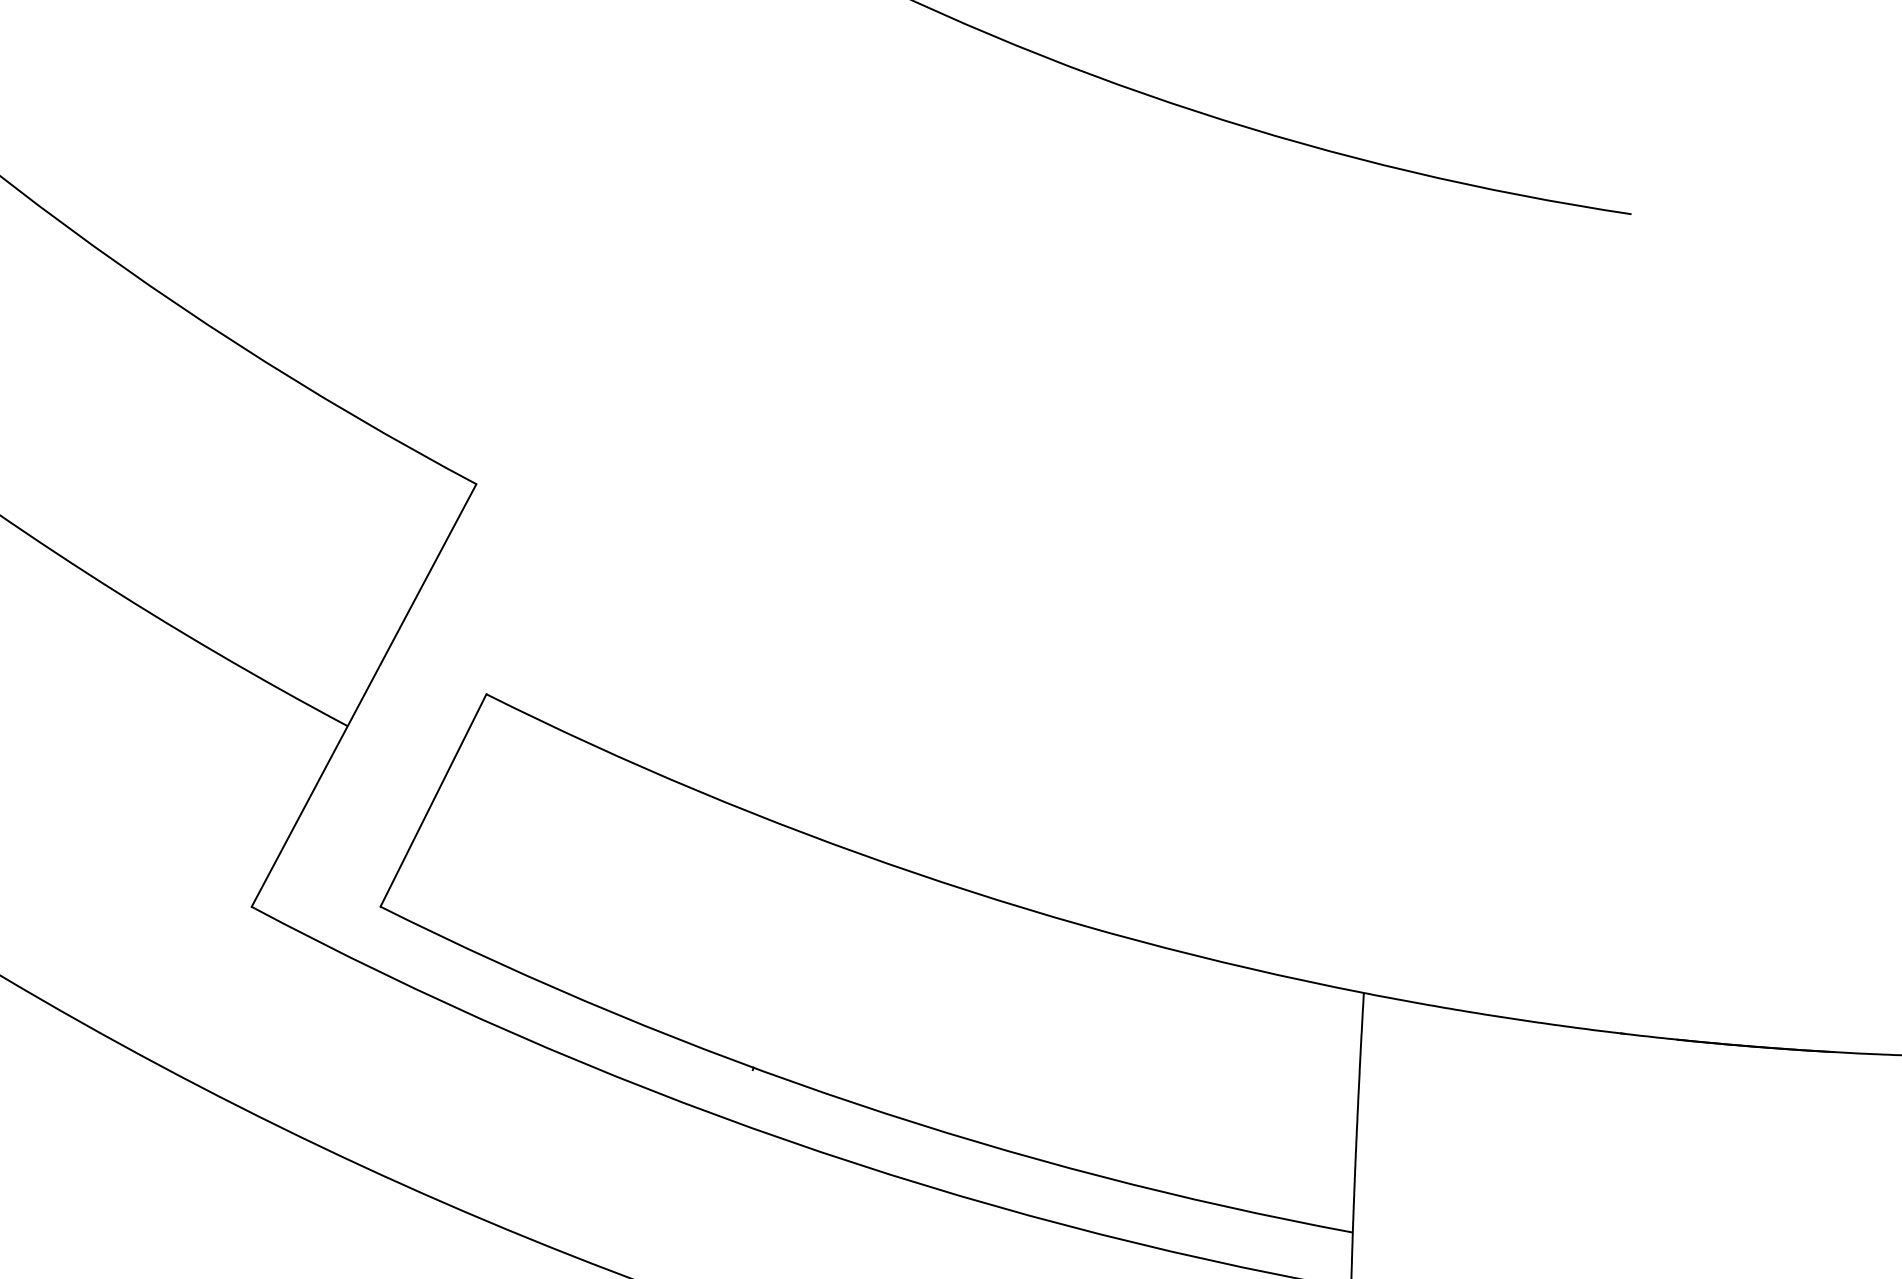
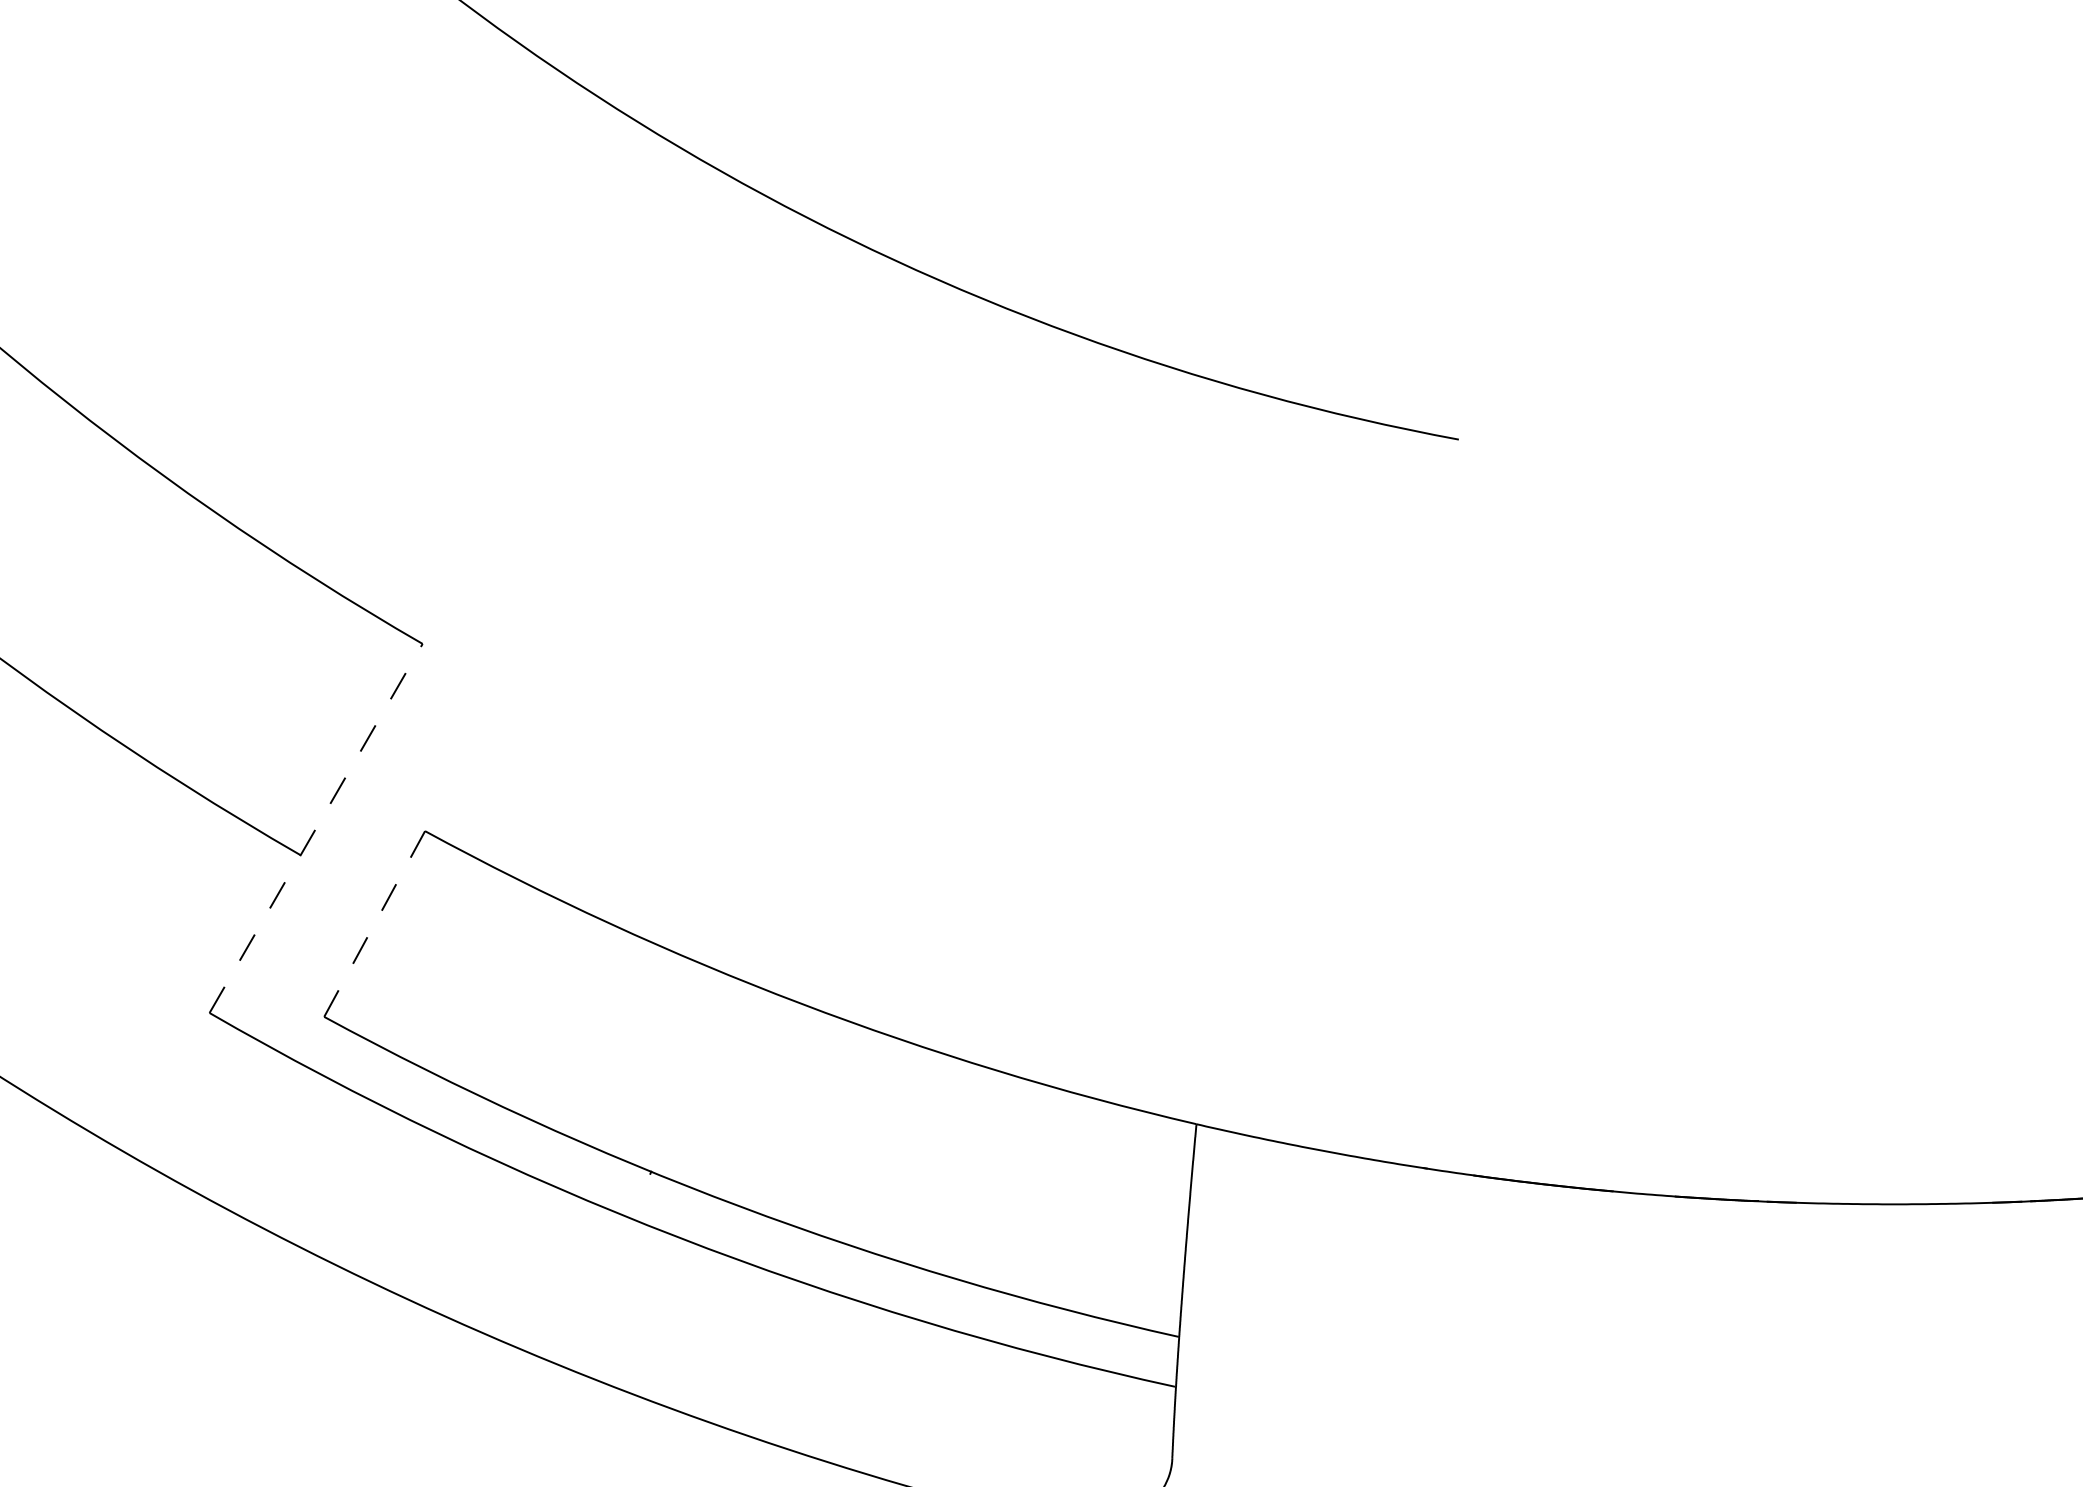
line: (364, 695) -> (316, 828), solid -> dashed
line: (433, 801) -> (374, 924), solid -> dashed

